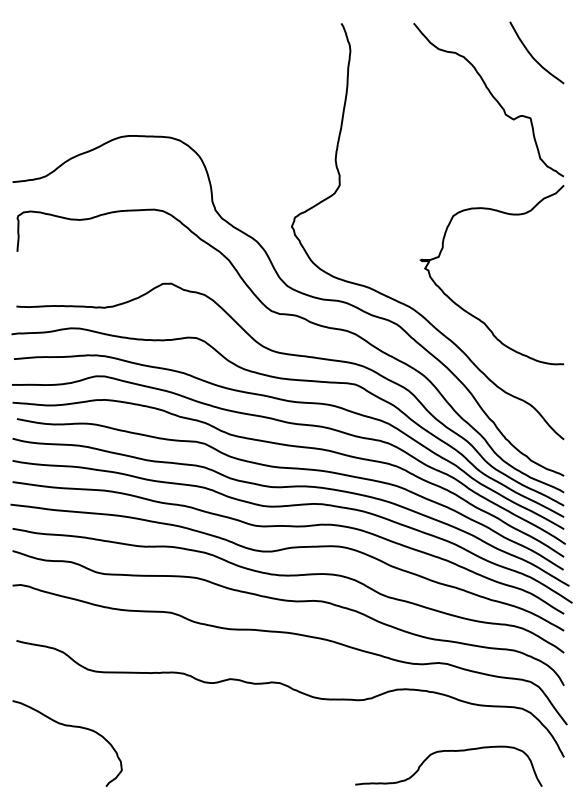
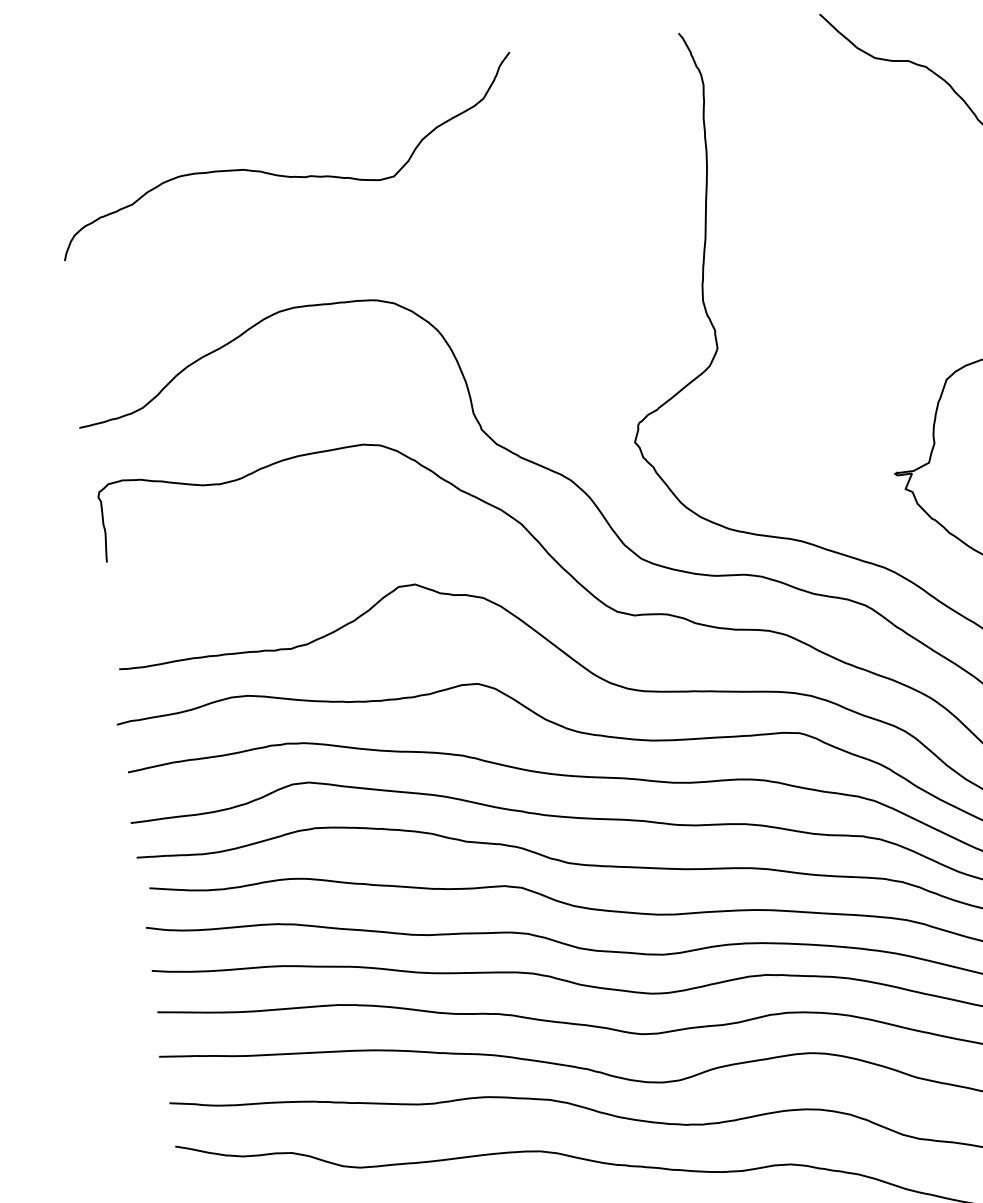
curve: (131, 67) -> (281, 173), added

